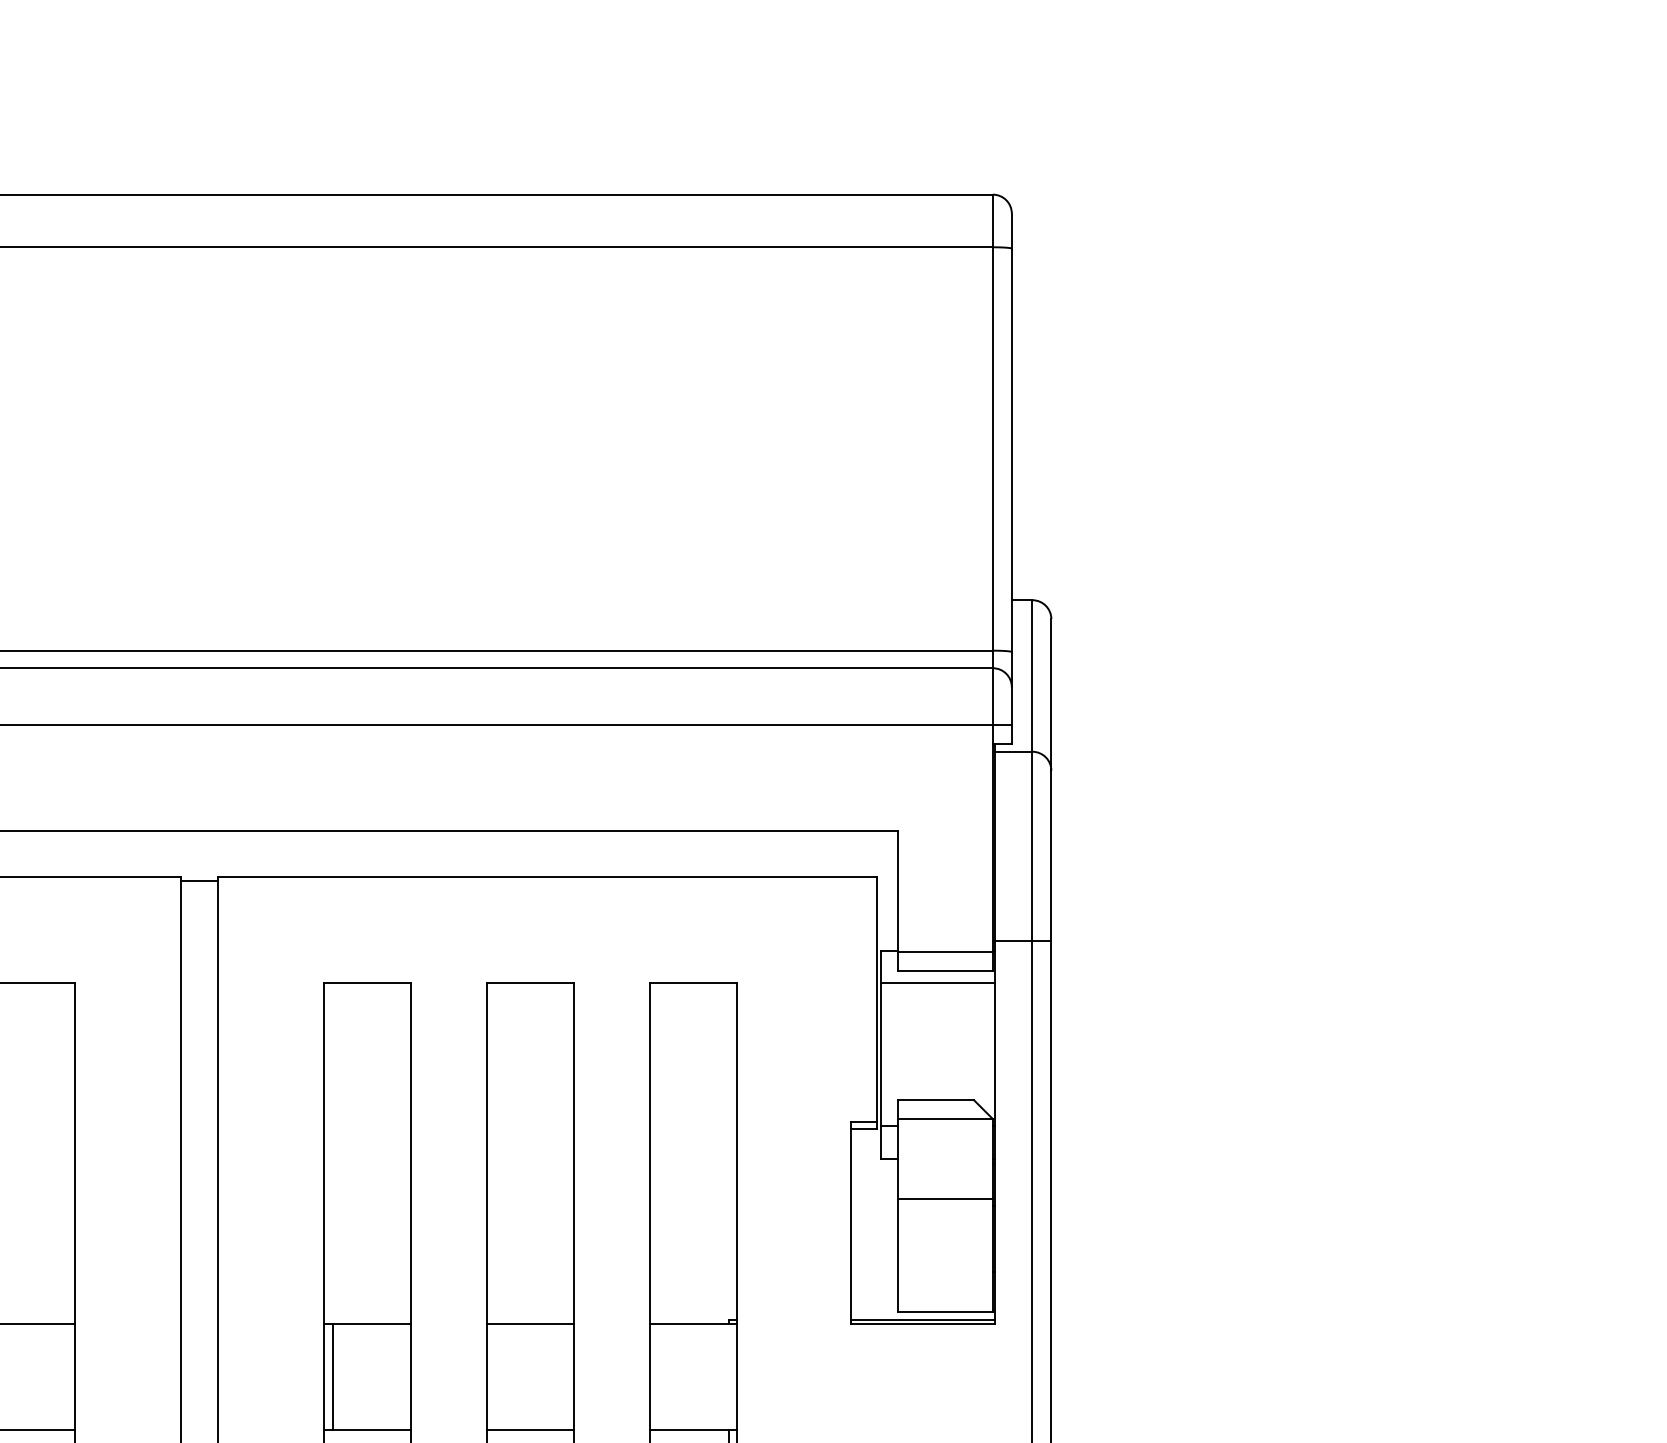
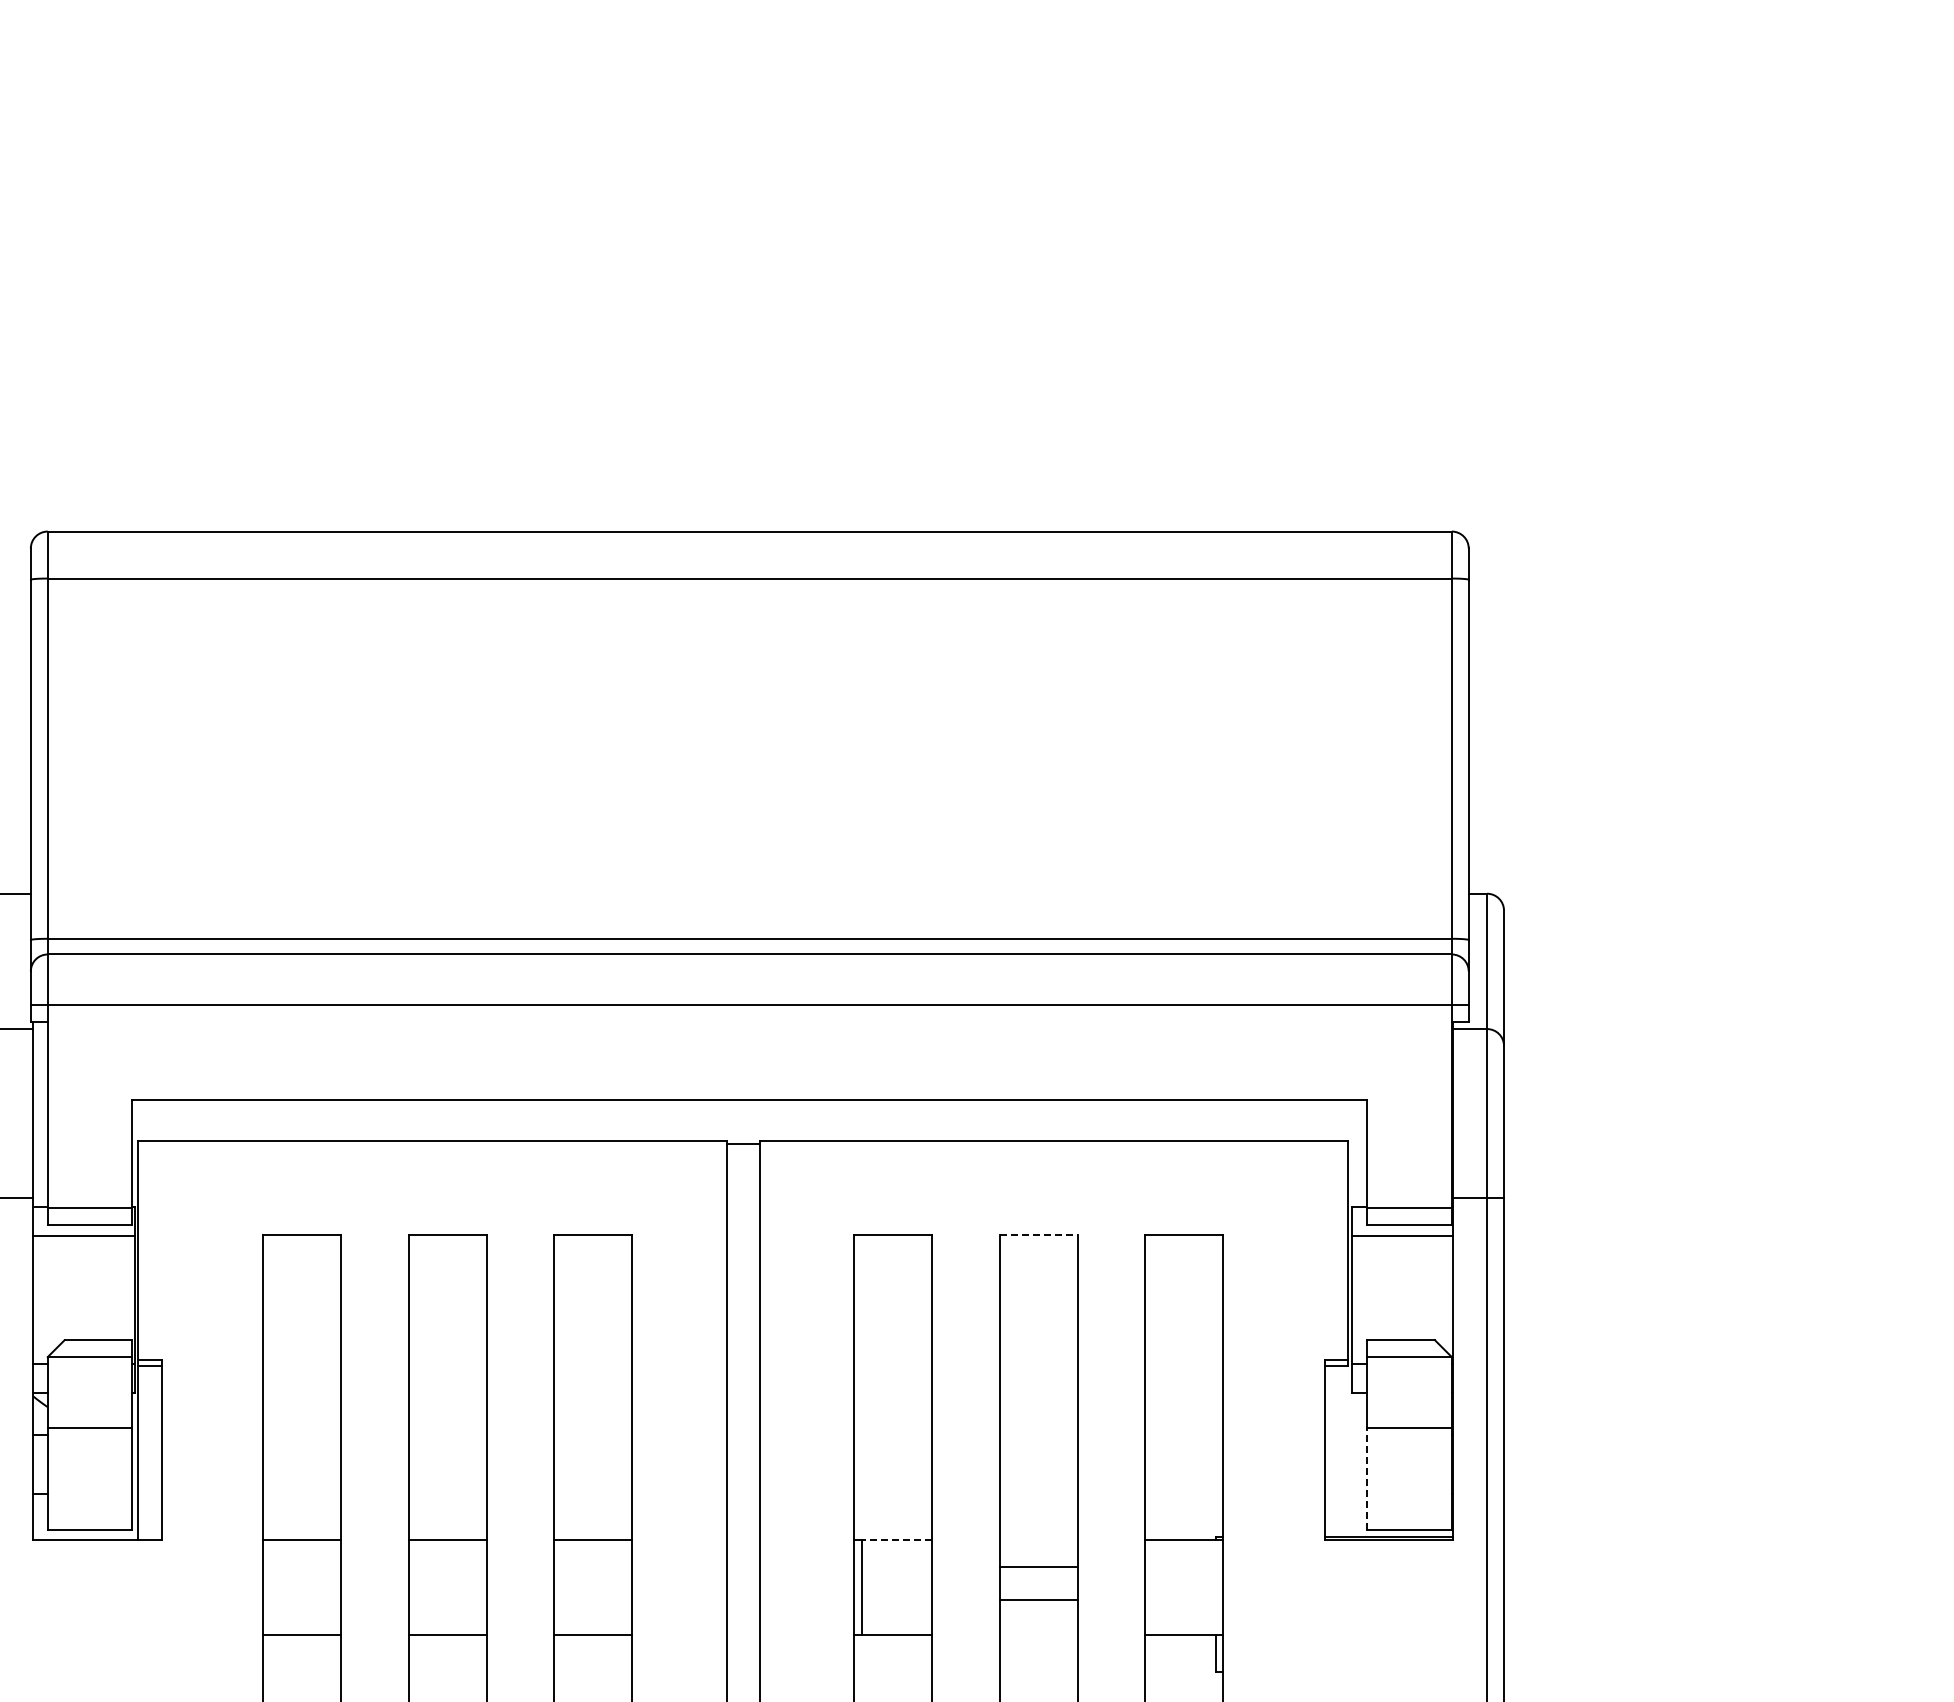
line: (530, 982) -> (1038, 1235), solid -> dashed
line: (898, 1255) -> (1367, 1478), solid -> dashed
line: (371, 1323) -> (896, 1539), solid -> dashed
line: (530, 1323) -> (1038, 1599), moved
line: (530, 1429) -> (1038, 1566), moved

